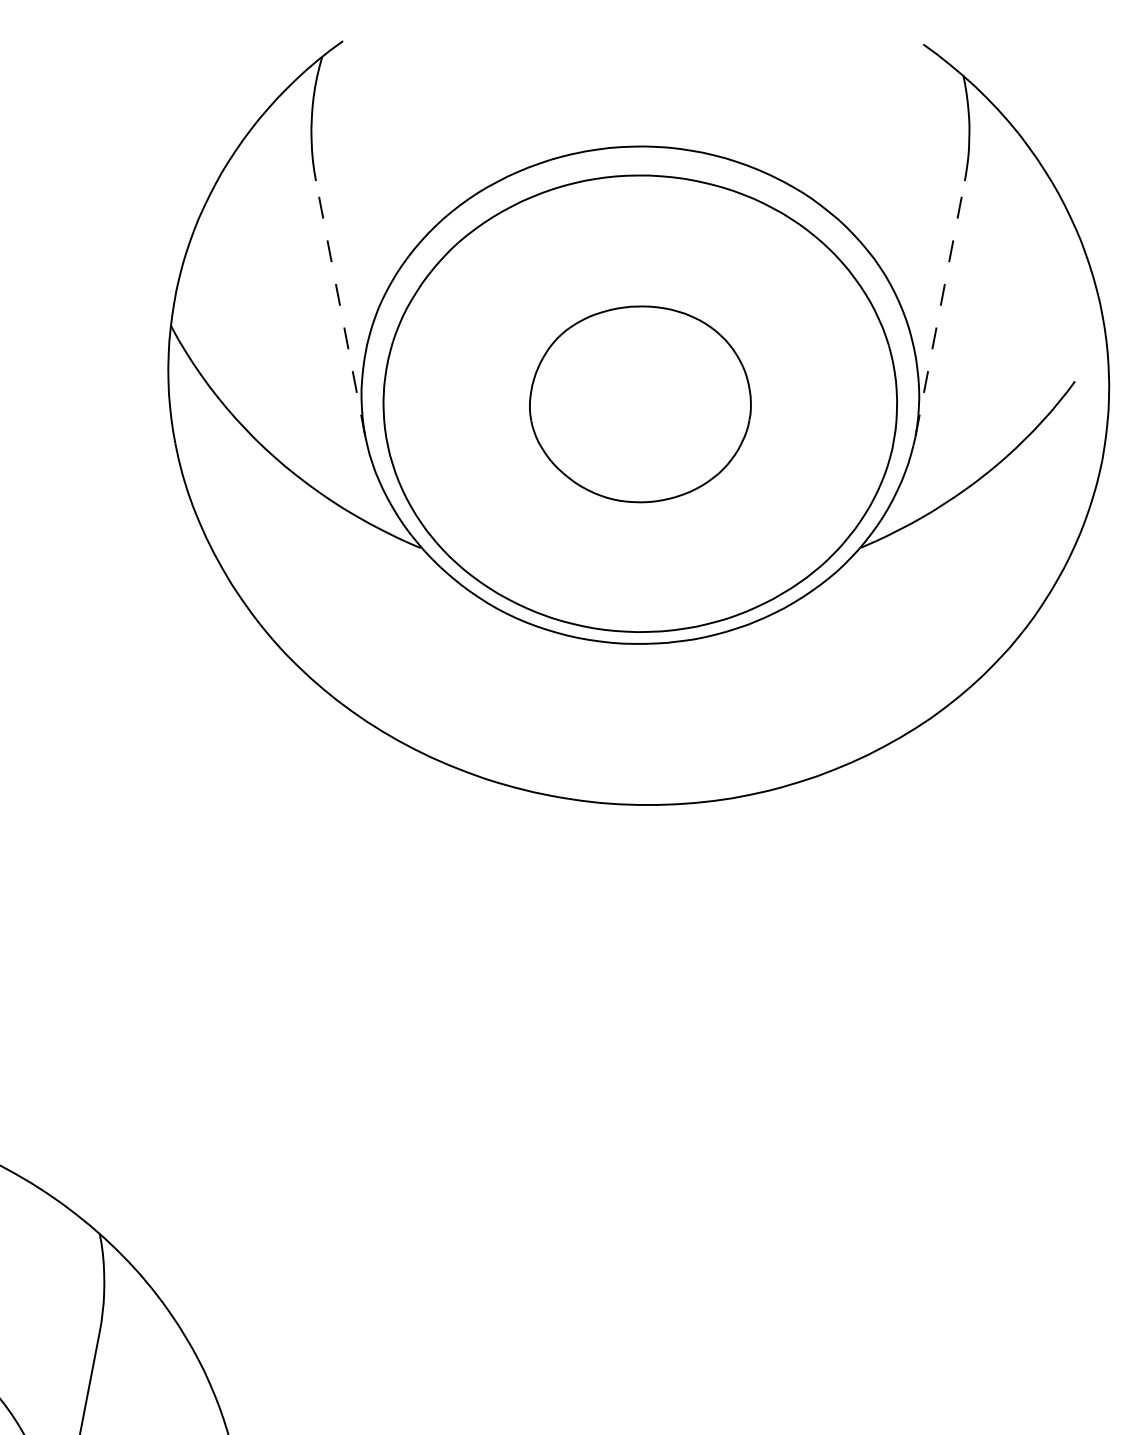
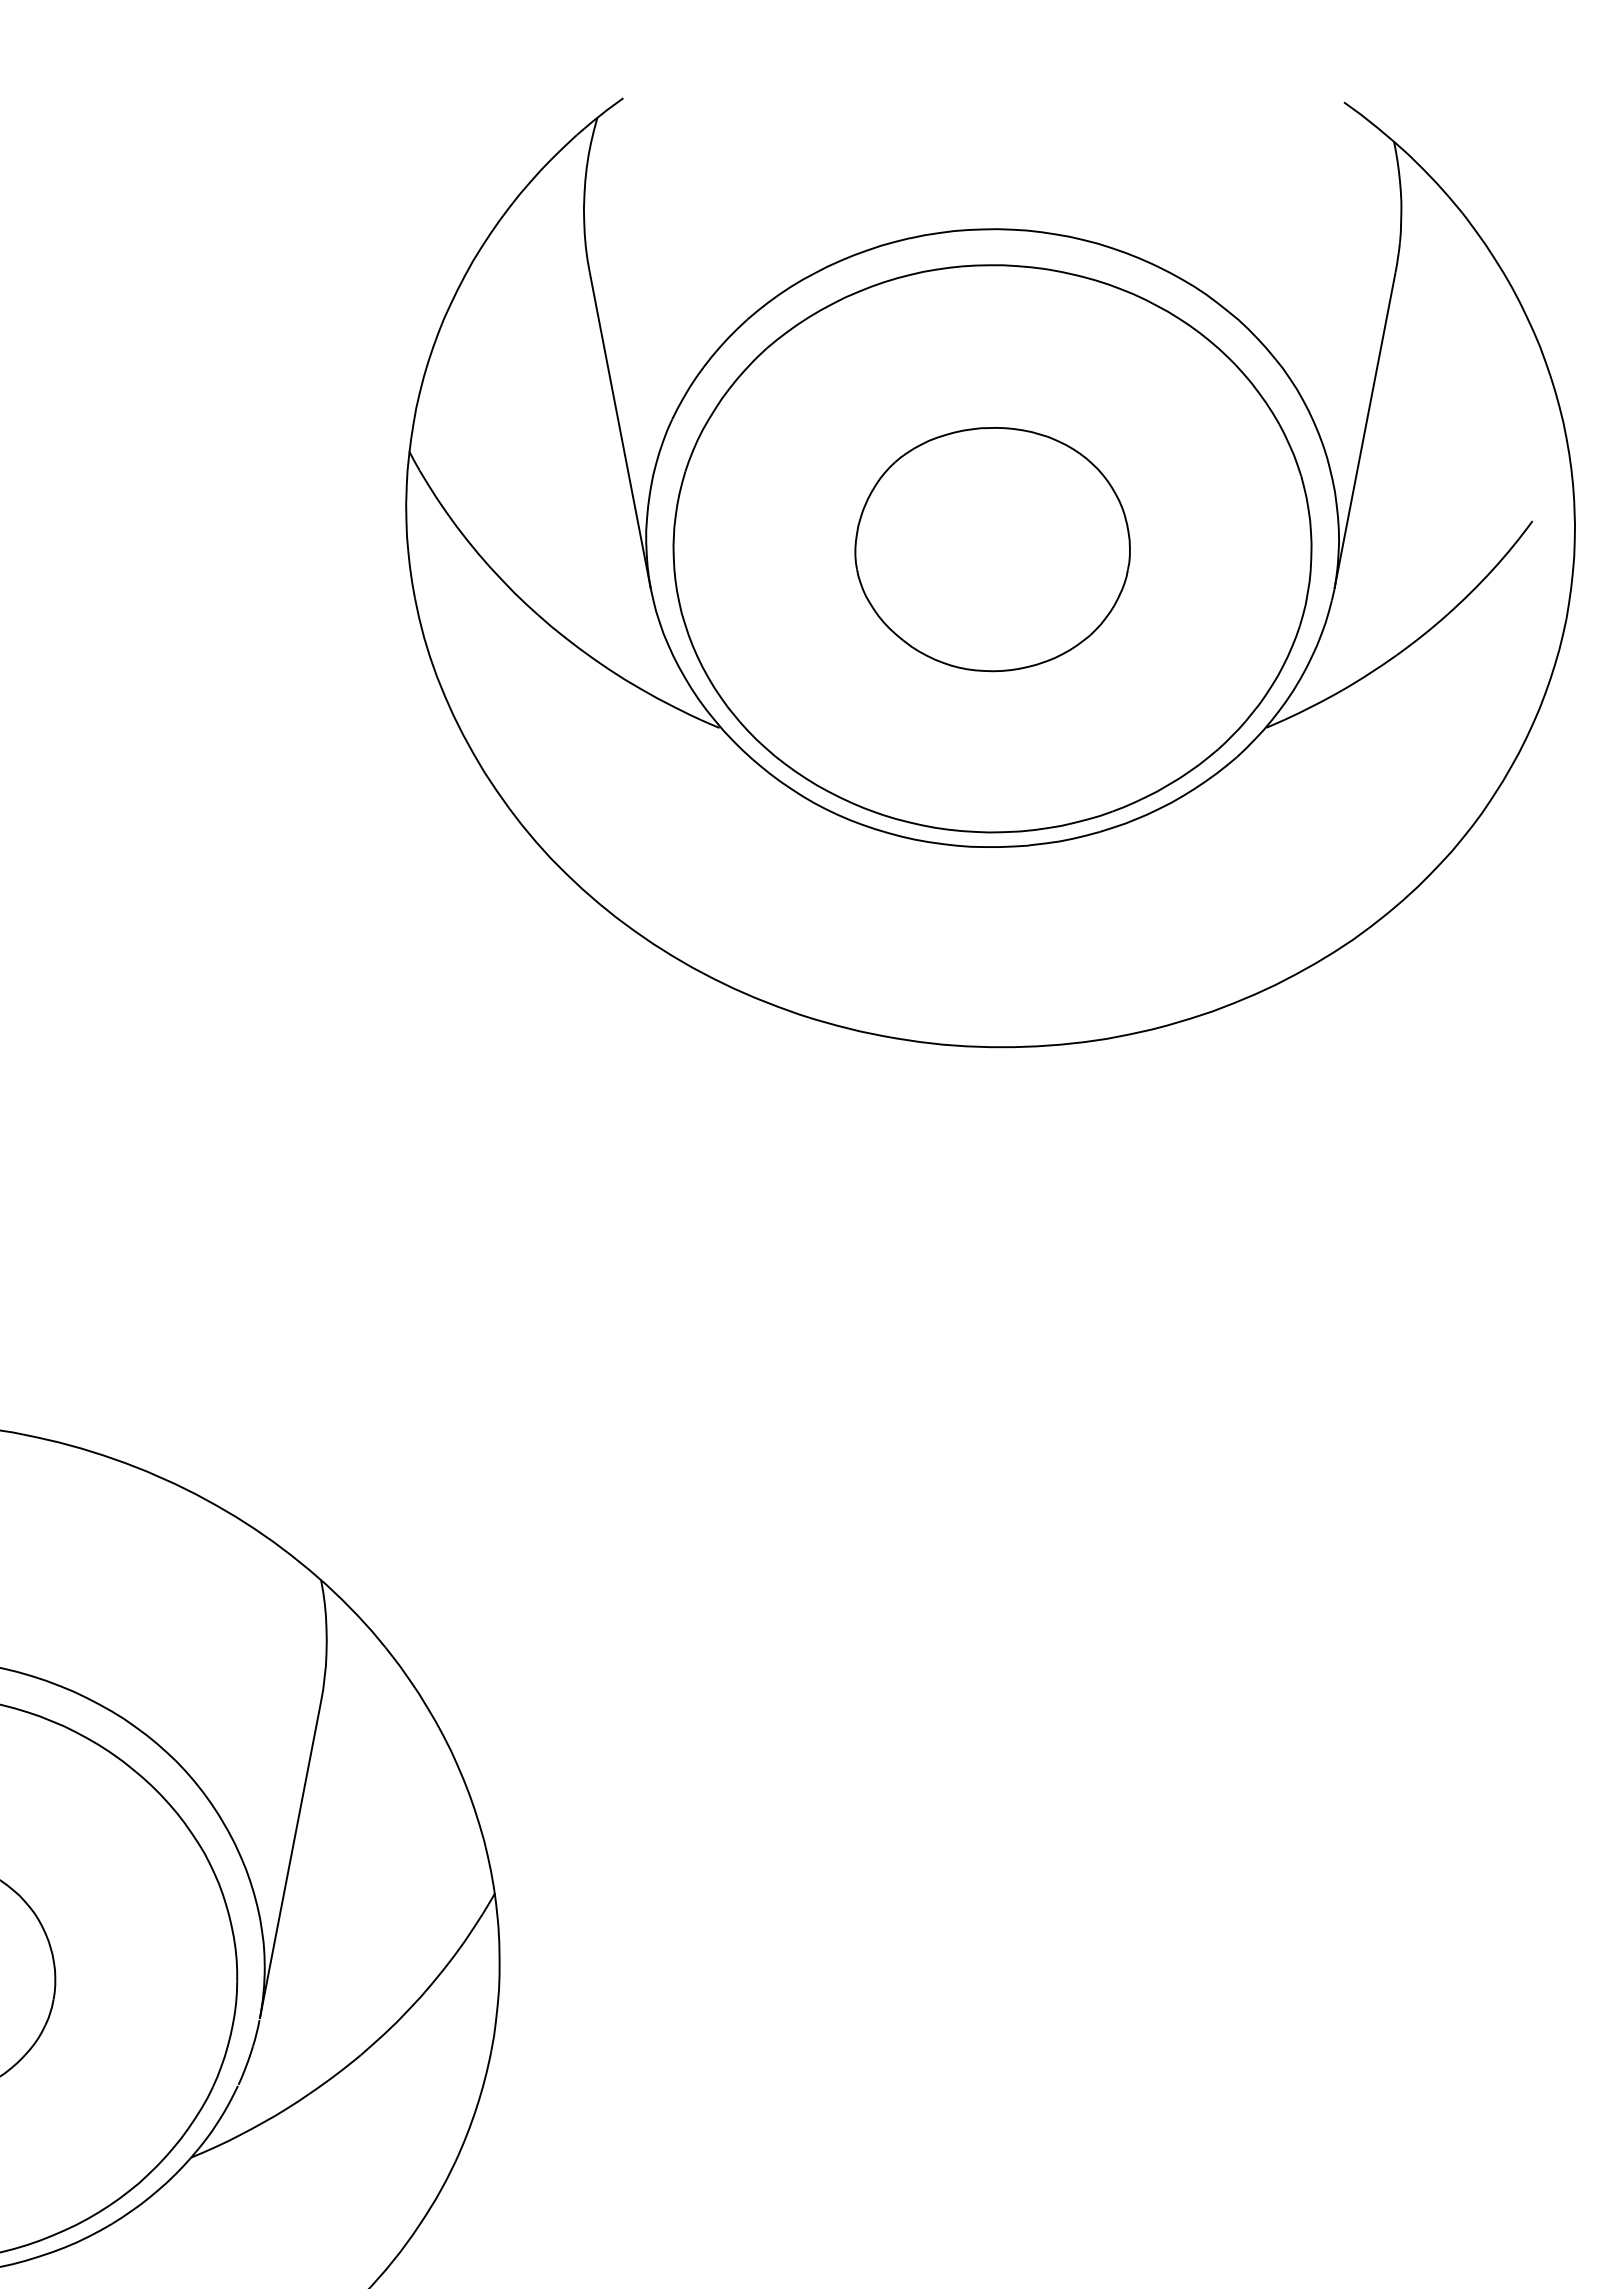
line: (340, 308) -> (620, 430), dashed -> solid
line: (940, 308) -> (1365, 430), dashed -> solid

